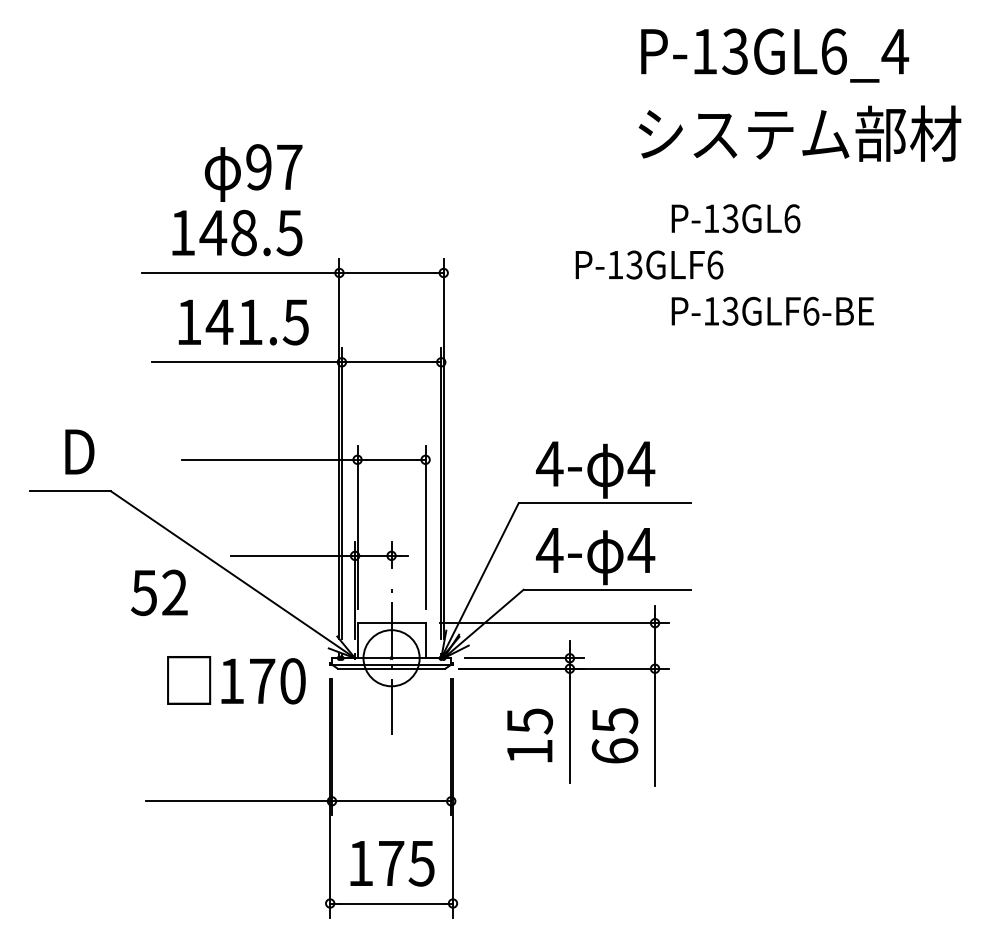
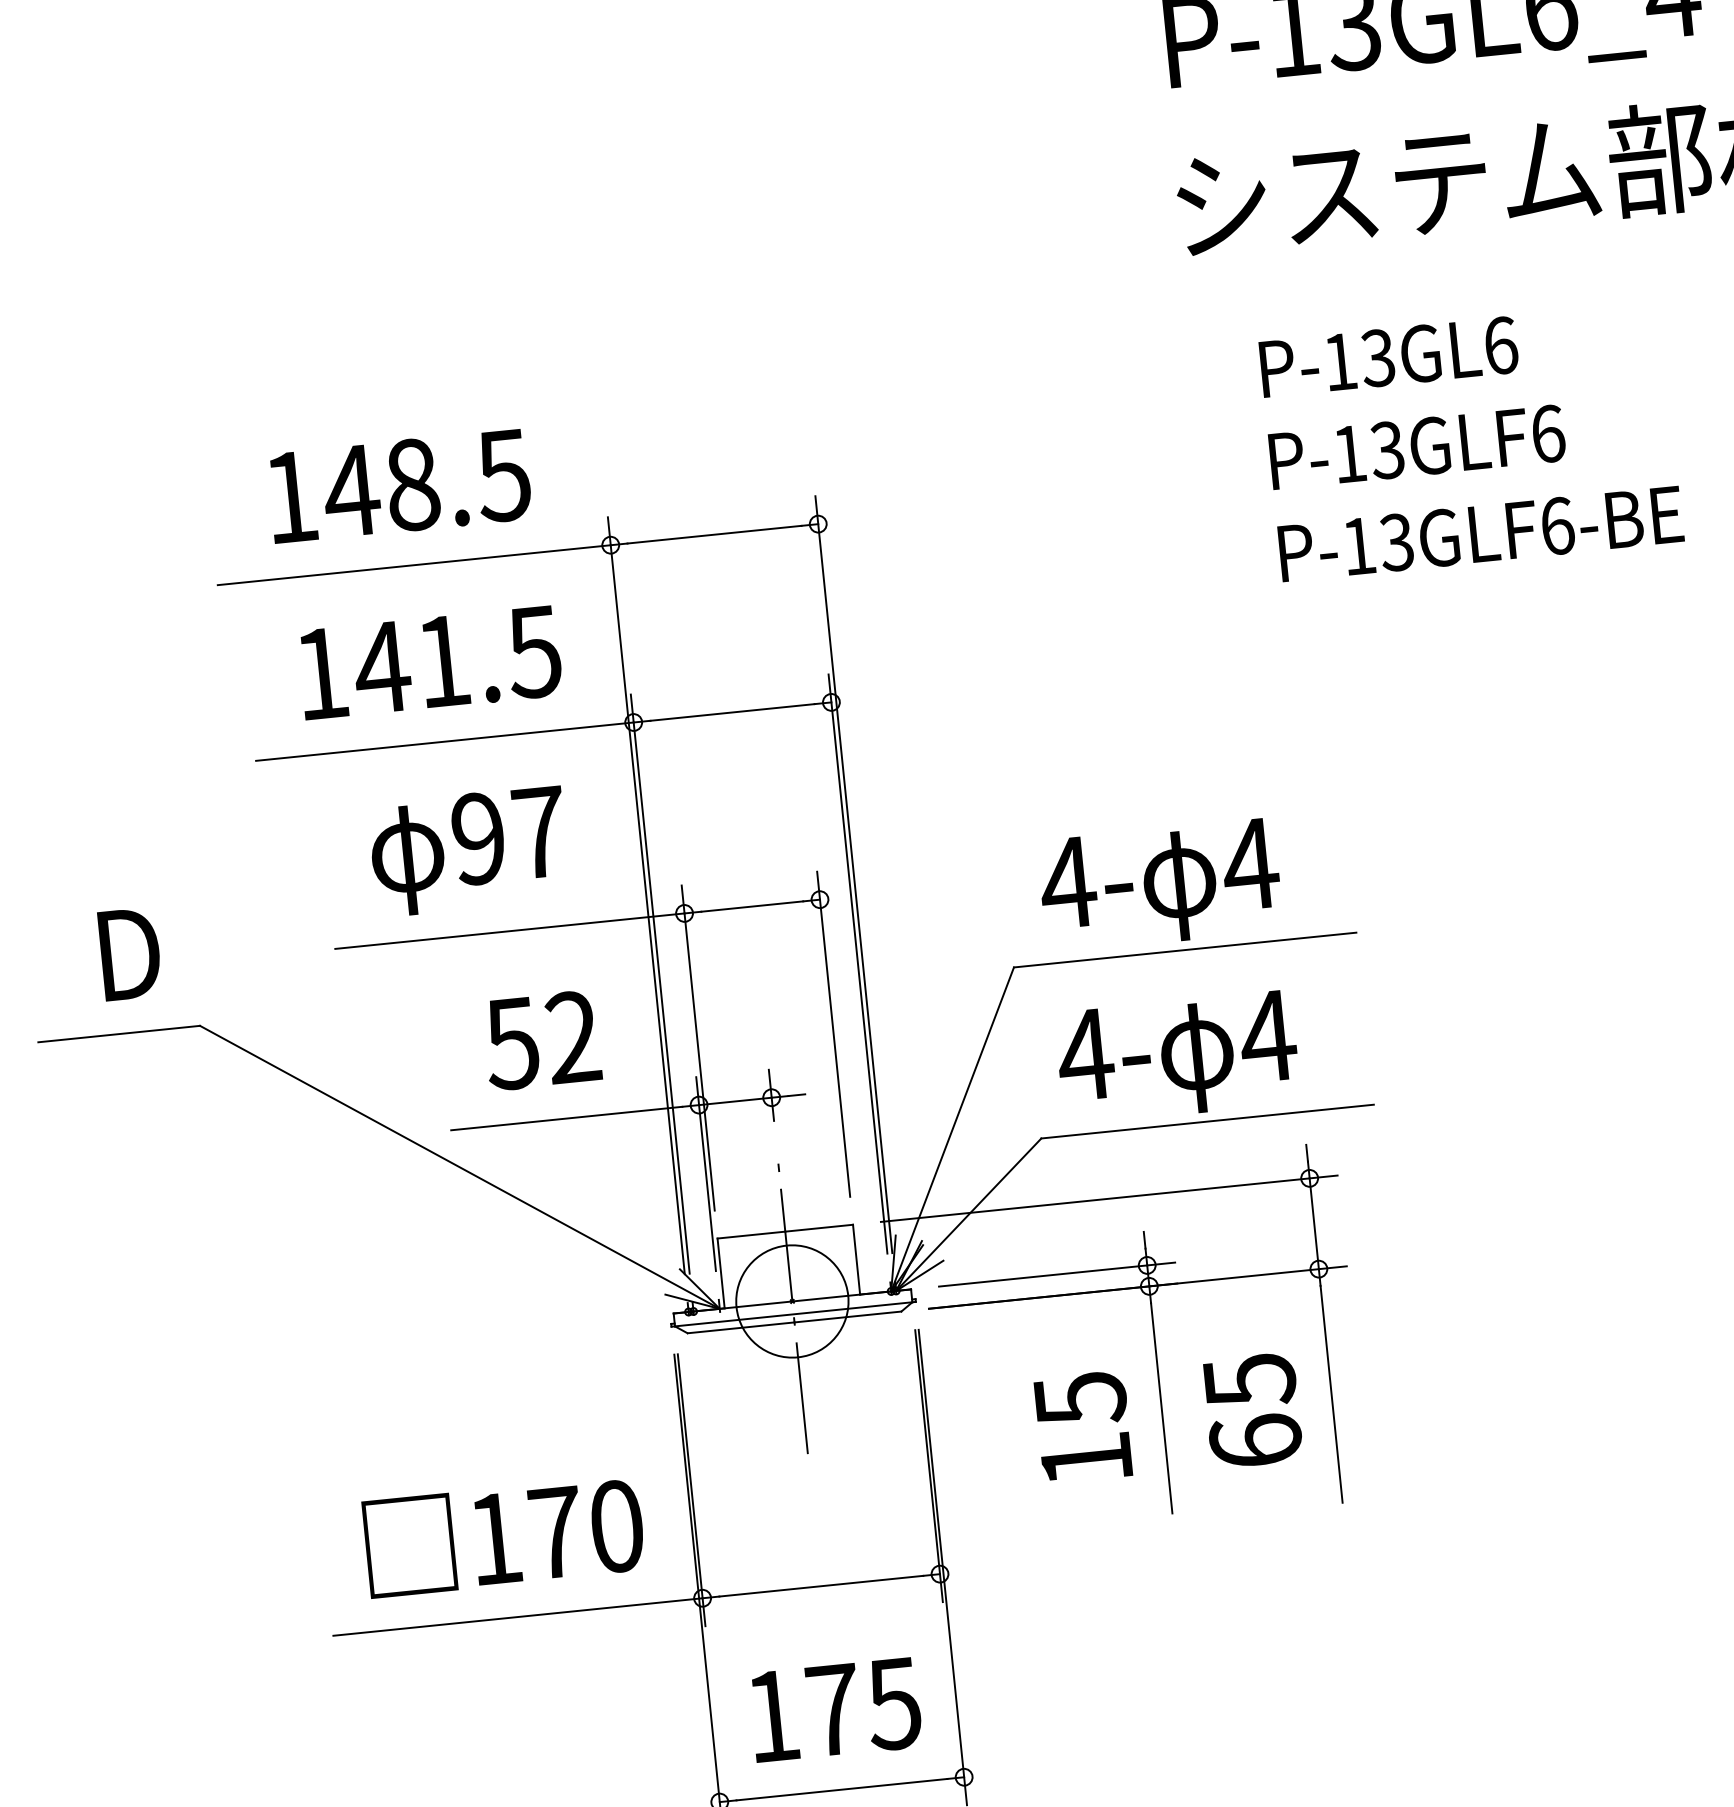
text: (253, 172) -> (468, 850), moved
text: (649, 264) -> (1417, 446), moved
text: (159, 592) -> (542, 1039), moved
text: (236, 680) -> (504, 1536), moved

